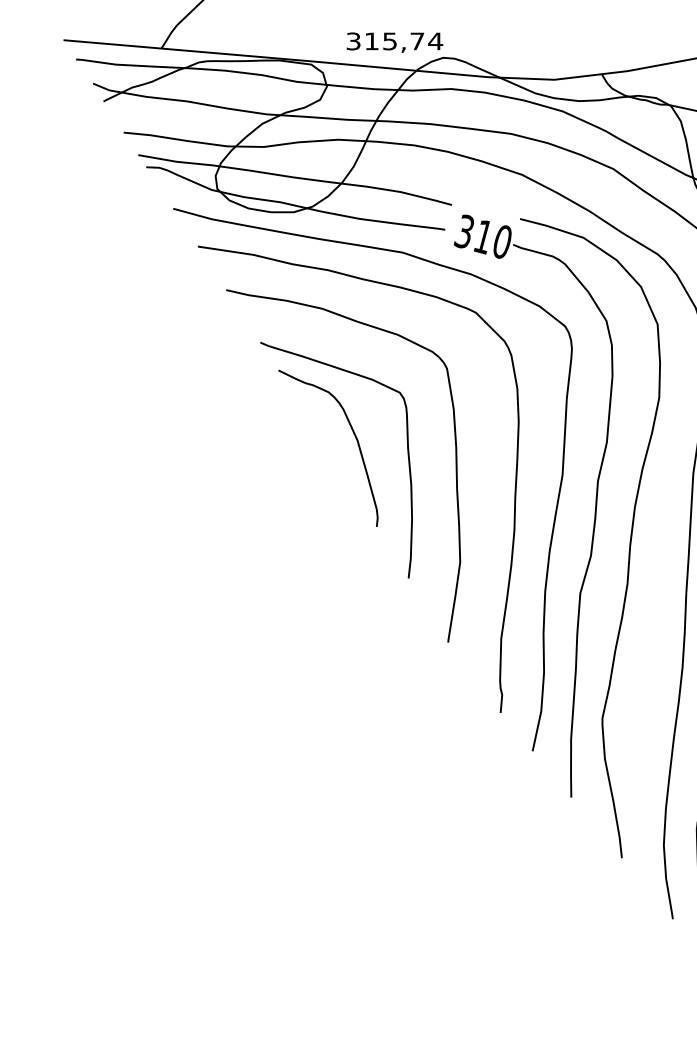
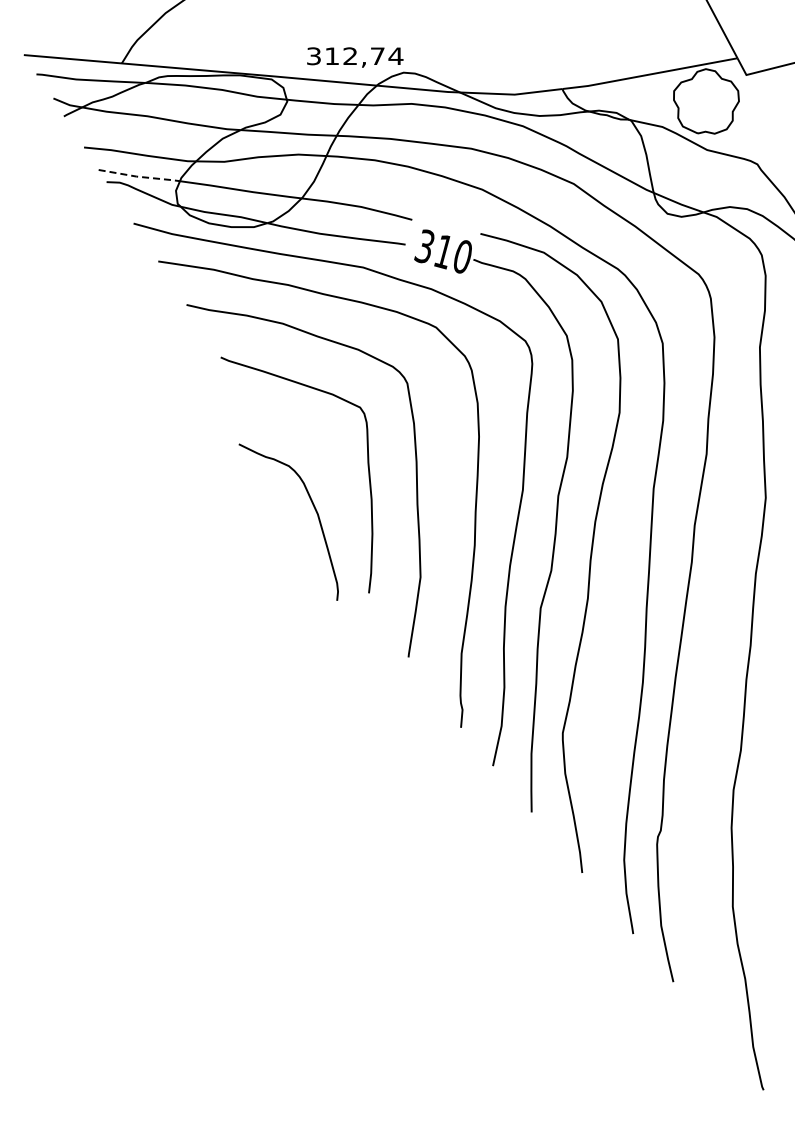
text: (390, 41) -> (350, 56), 315,74 -> 312,74
line: (179, 161) -> (139, 176), solid -> dashed
curve: (354, 435) -> (314, 509), moved

